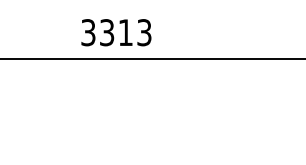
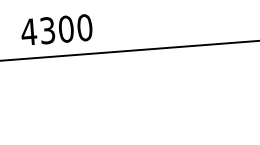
text: (115, 32) -> (56, 29), 3313 -> 4300

